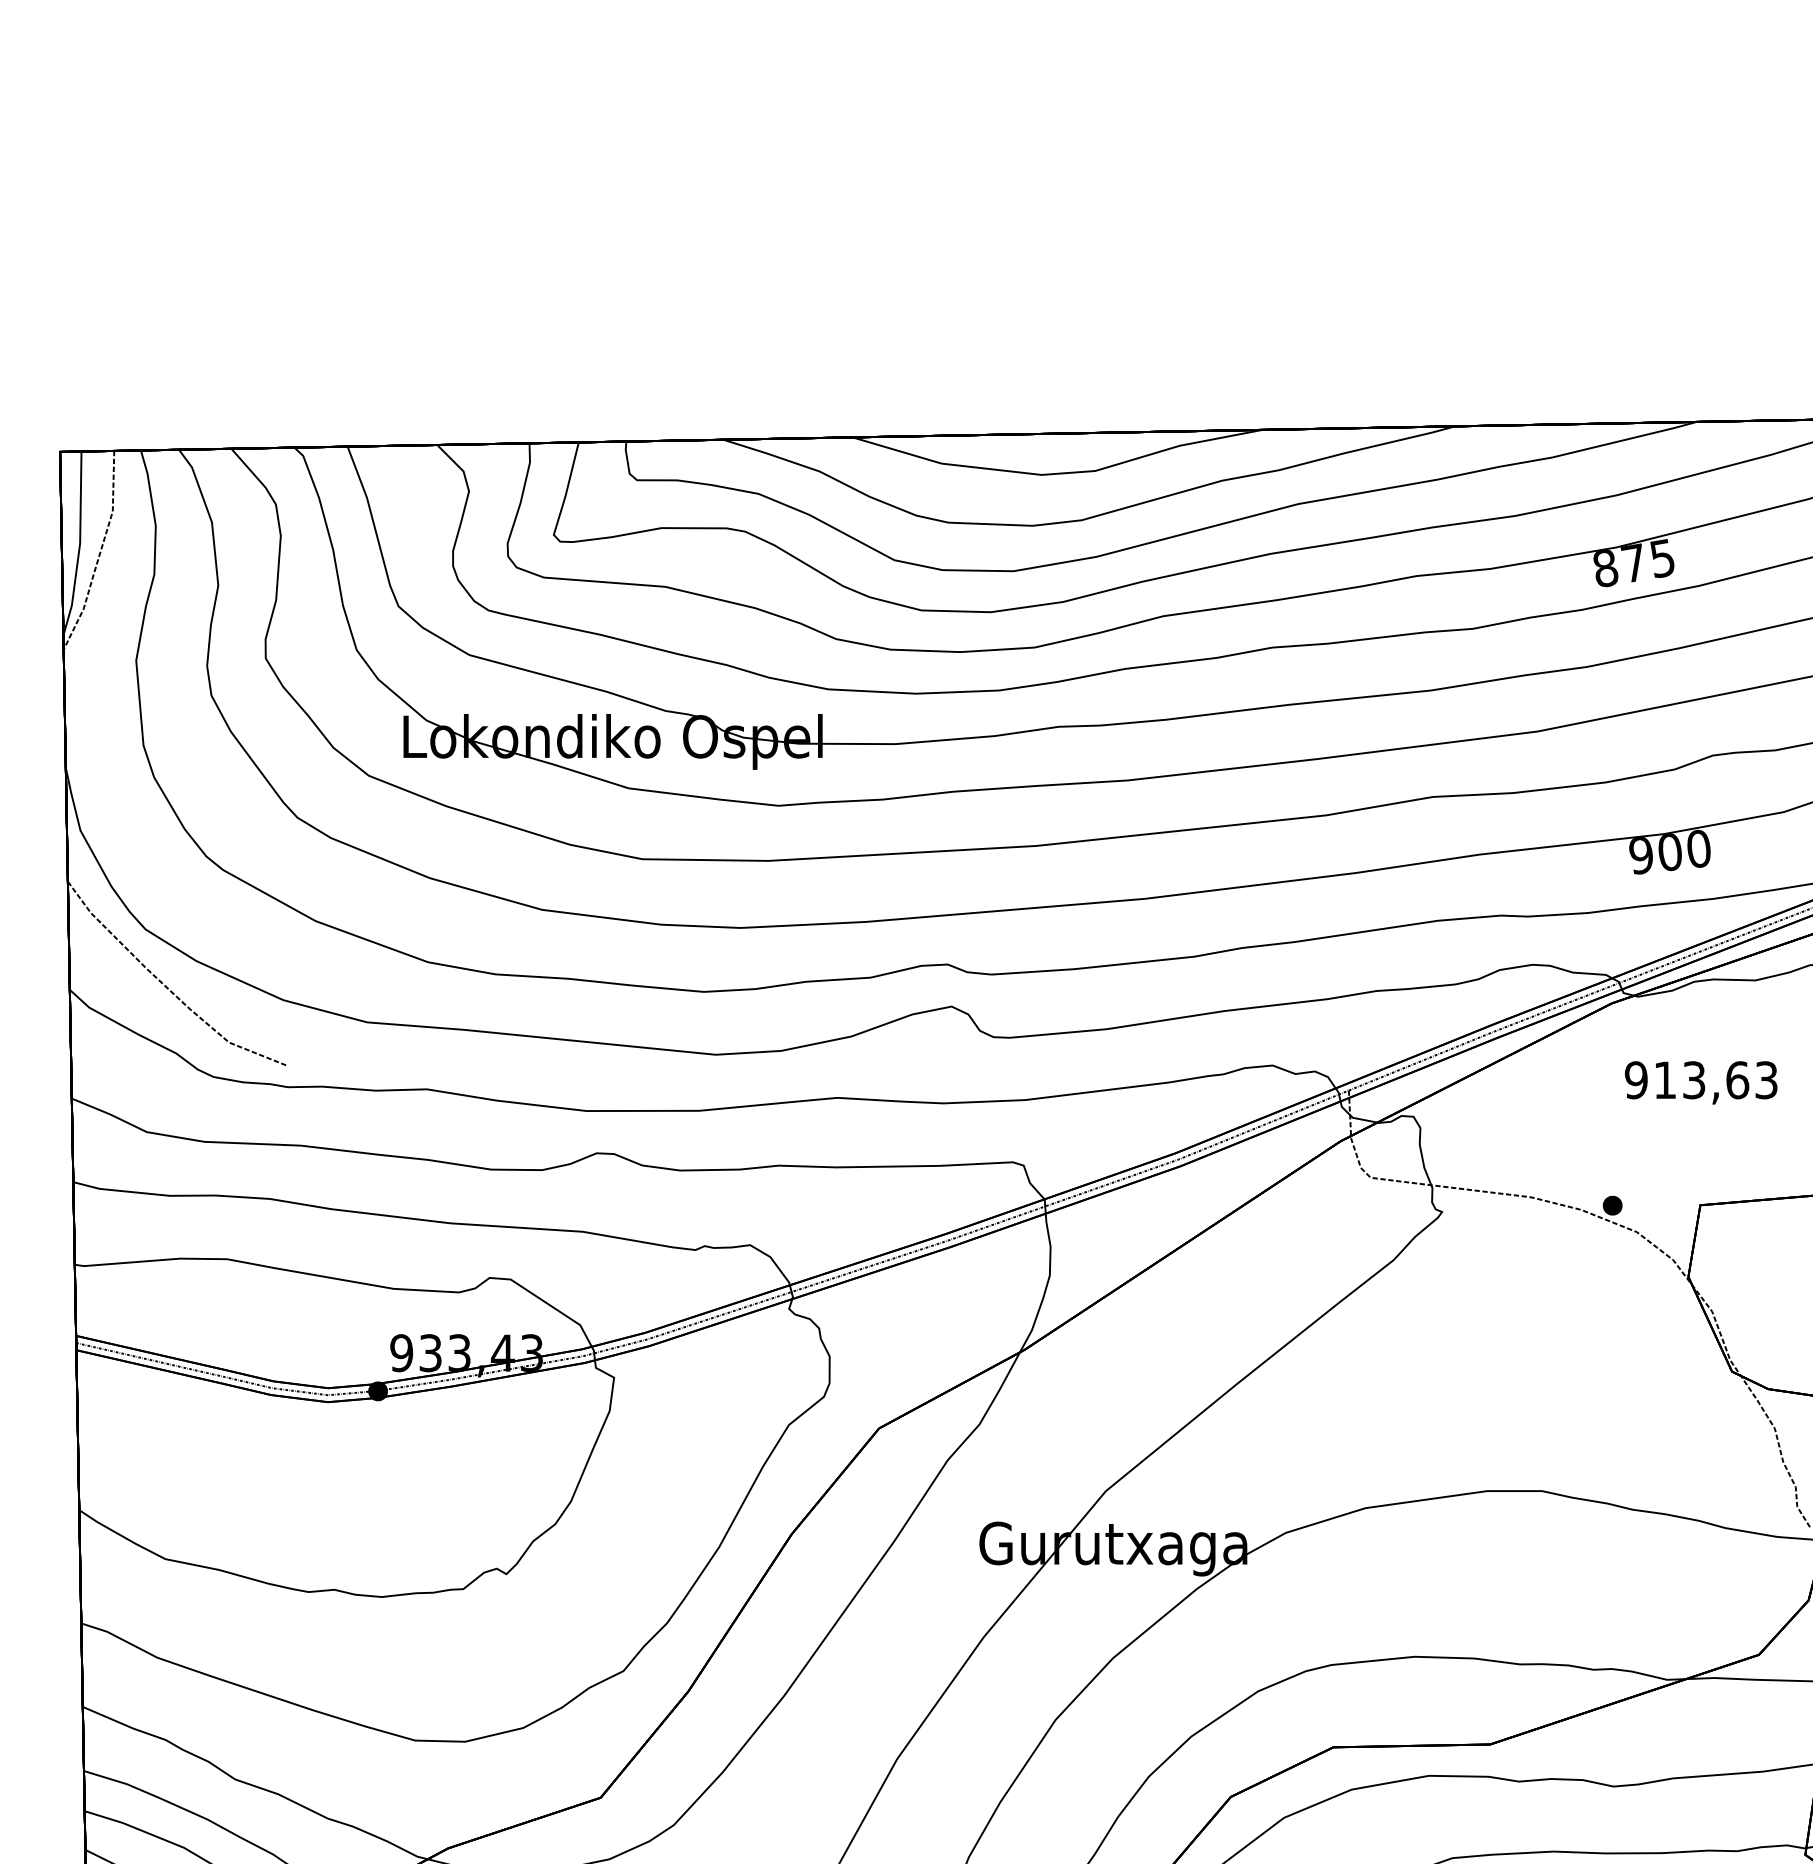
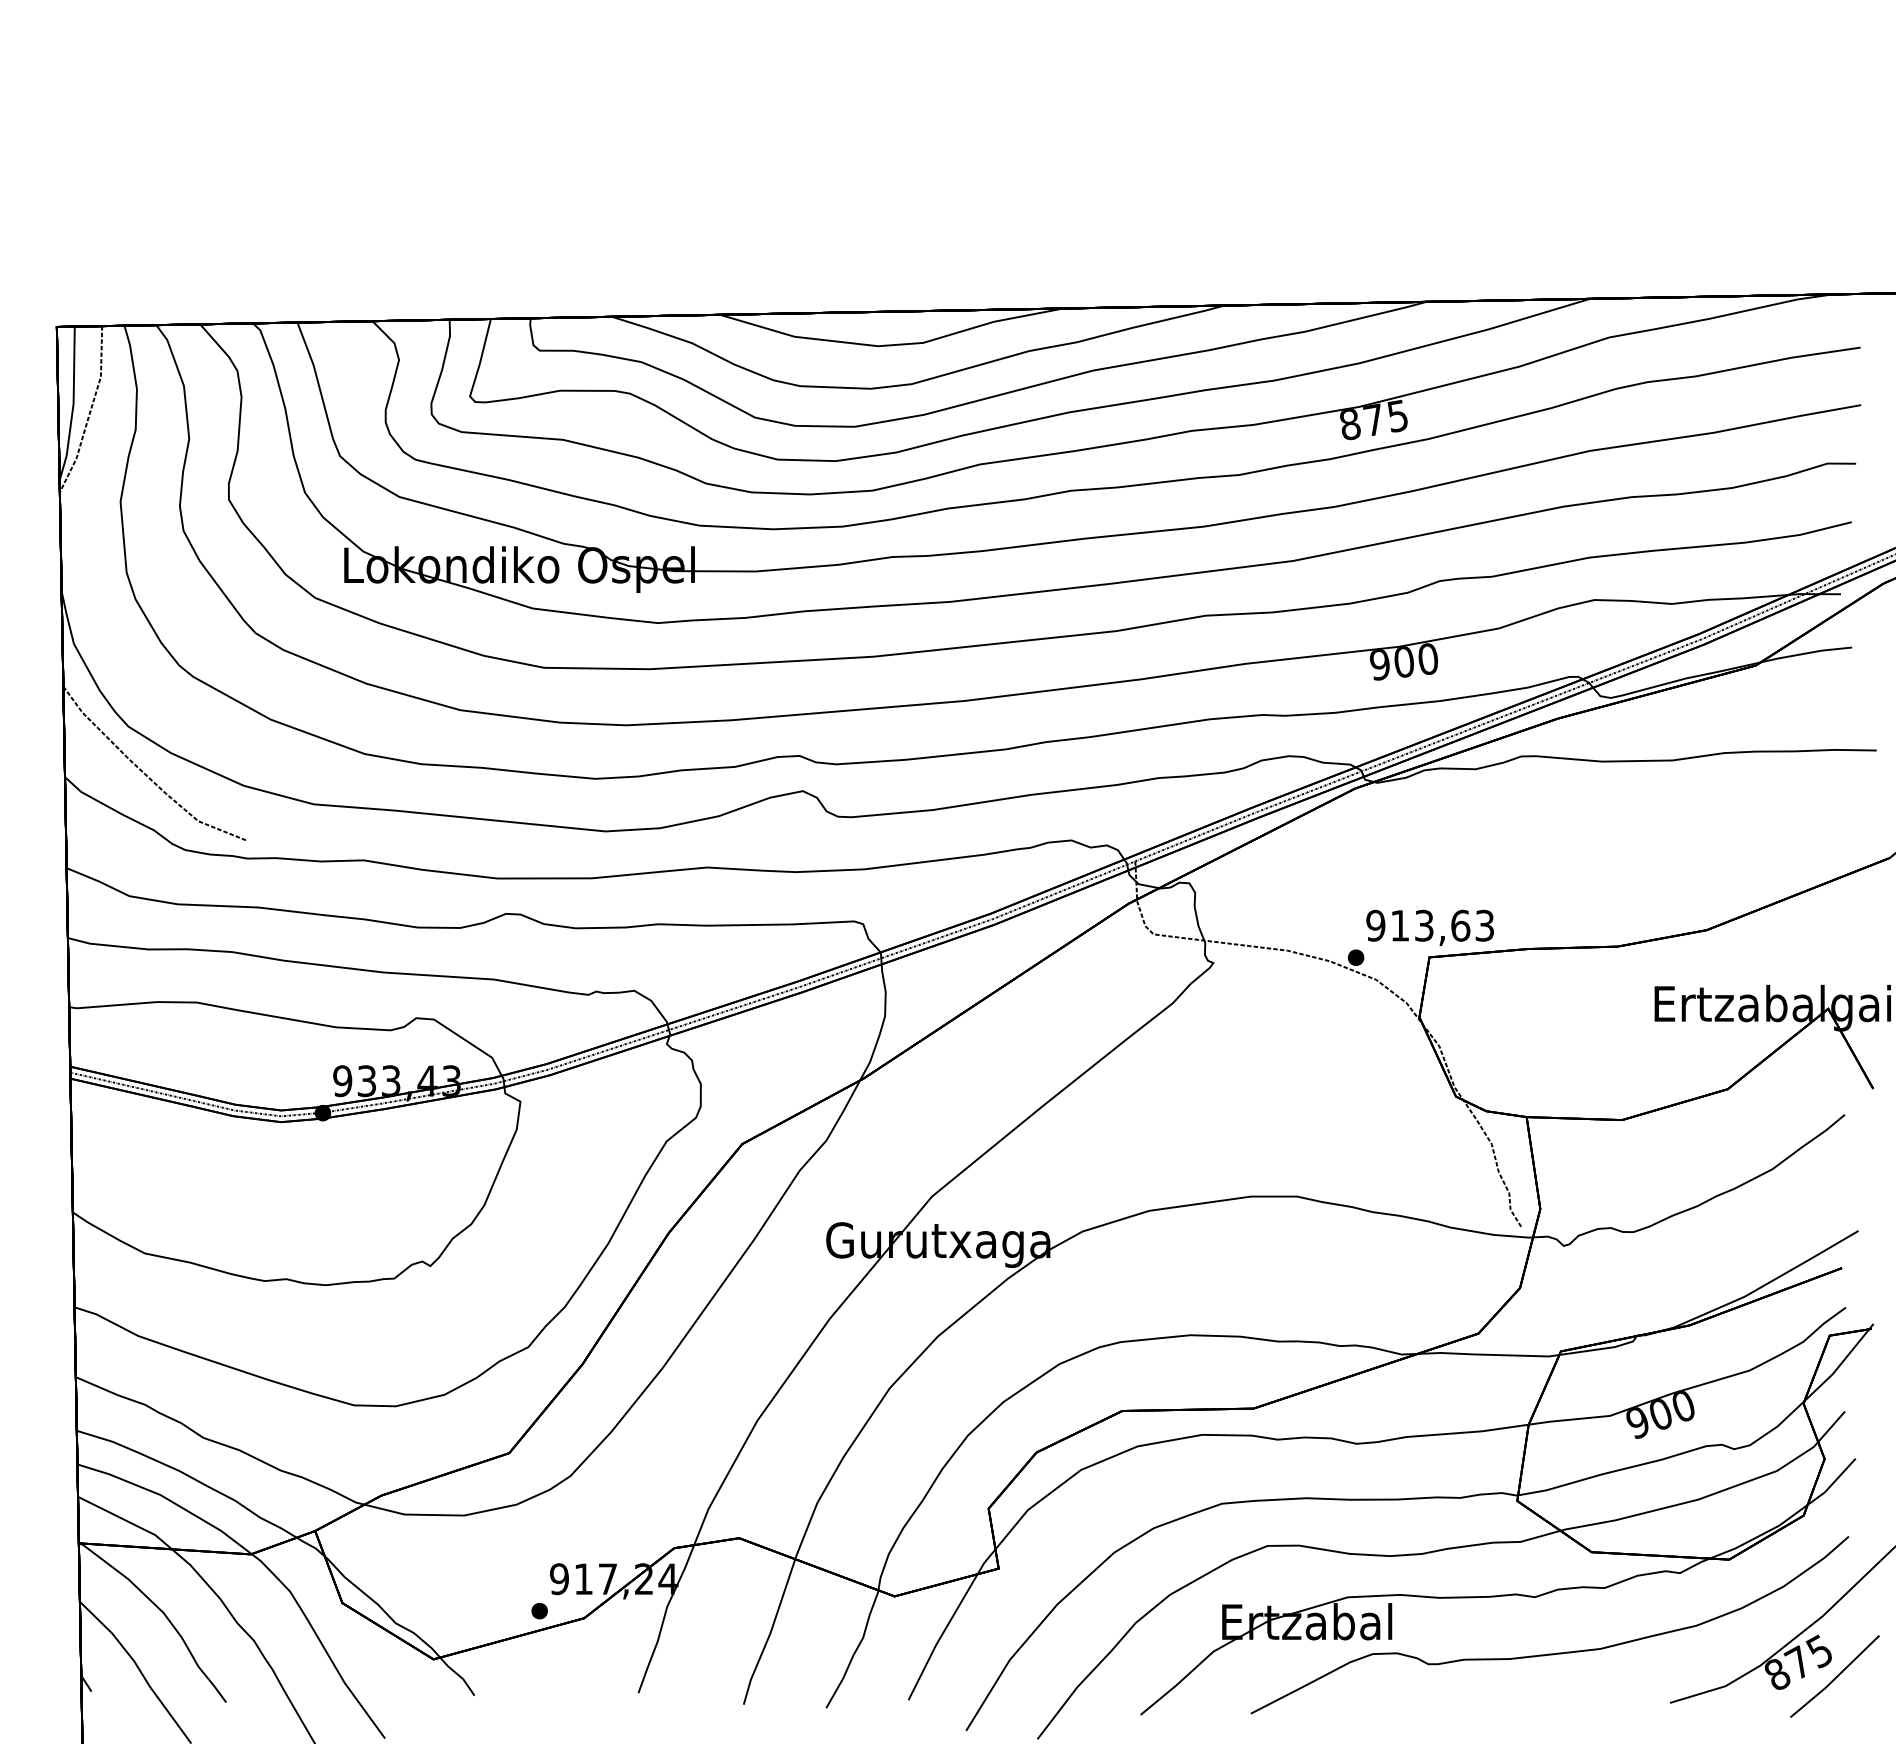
text: (1700, 1082) -> (1429, 927), moved

